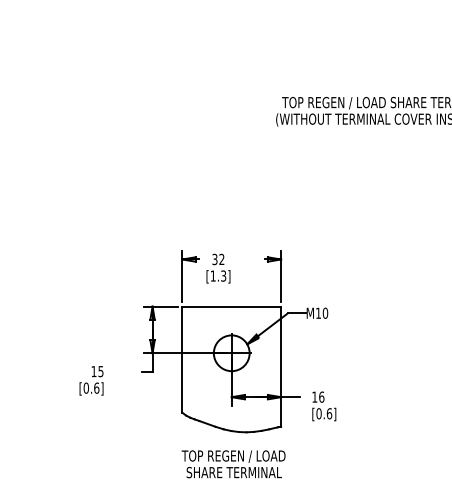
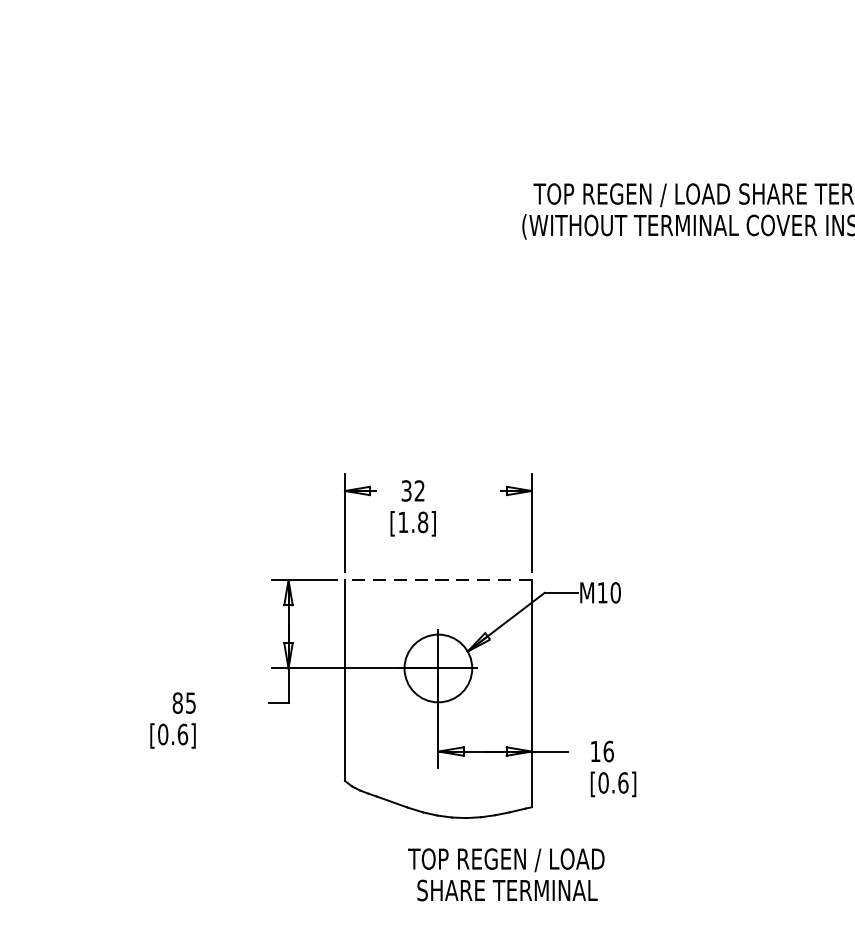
text: (223, 275) -> (422, 521), [1.3] -> [1.8]
line: (231, 306) -> (437, 579), solid -> dashed
text: (93, 371) -> (176, 702), 15 -> 85
text: (233, 464) -> (506, 875), moved

